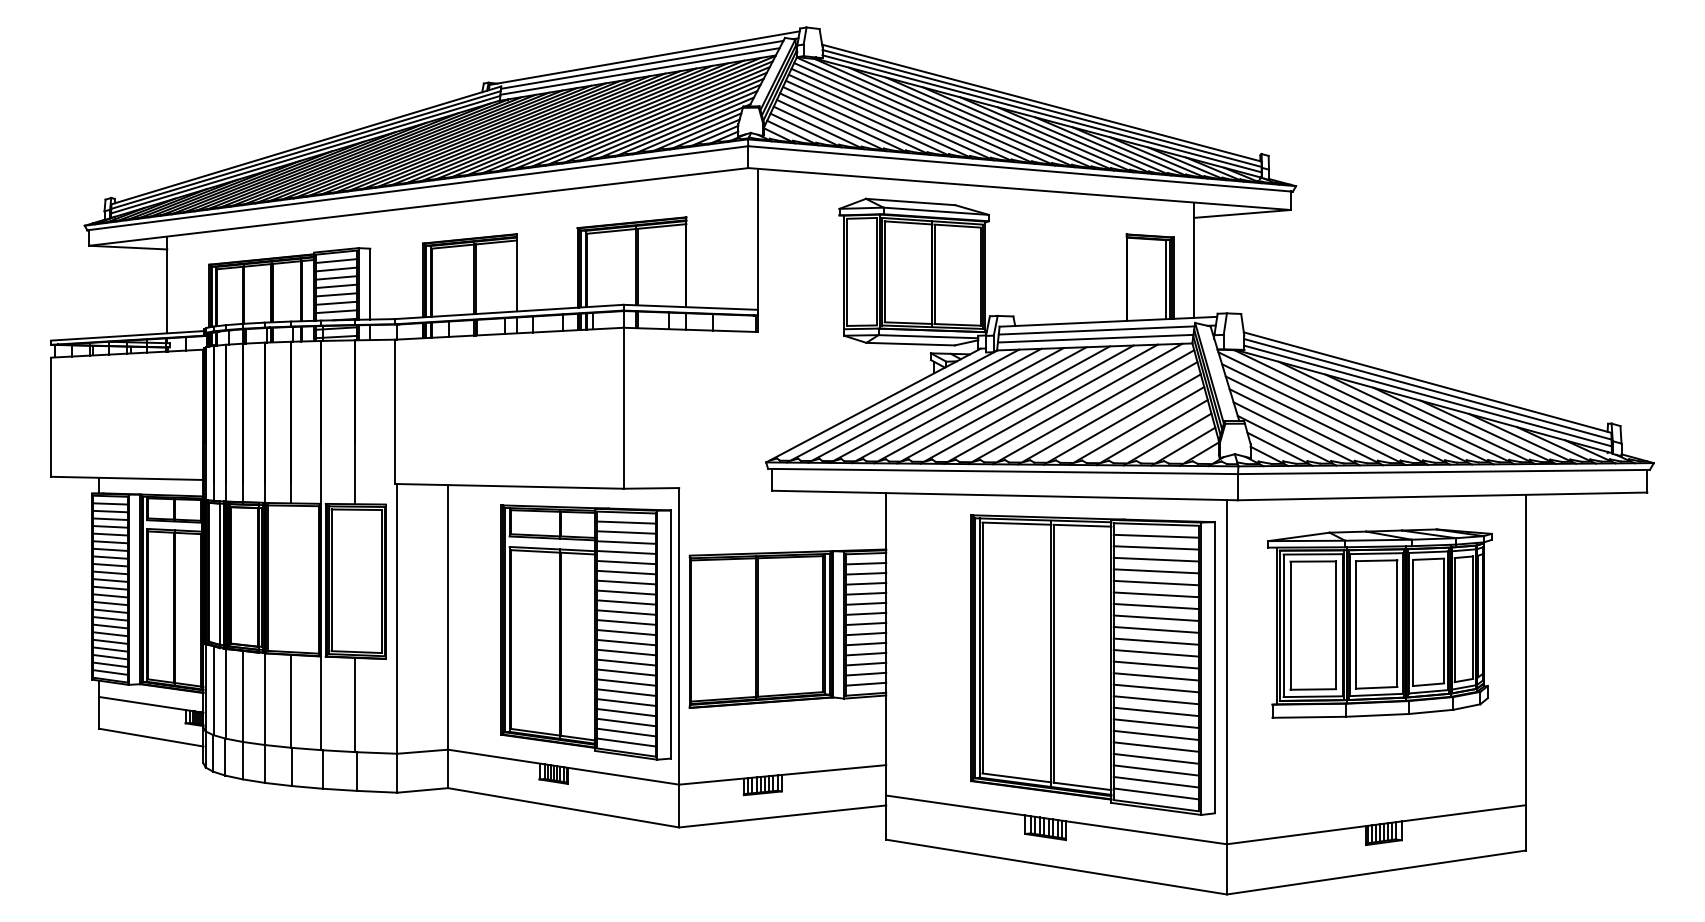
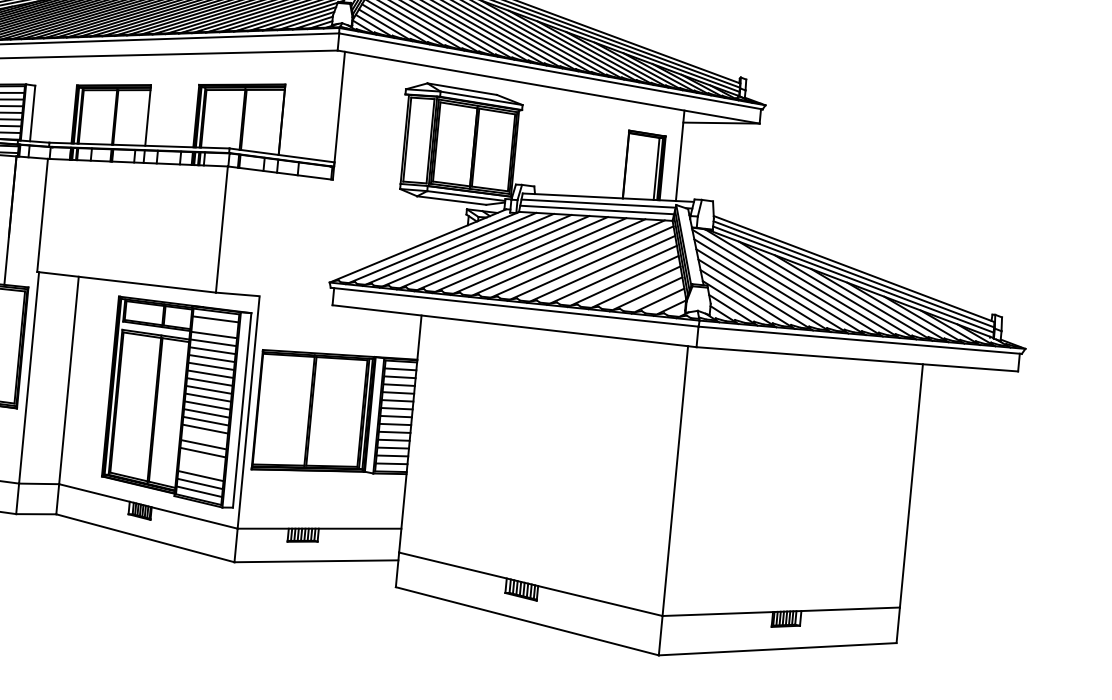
line: (626, 532) -> (215, 327), removed
part: (1379, 623) -> (798, 454), removed
part: (1092, 664) -> (570, 465), removed
line: (626, 672) -> (204, 436), removed
line: (626, 702) -> (202, 460), removed
line: (626, 712) -> (201, 468), removed

